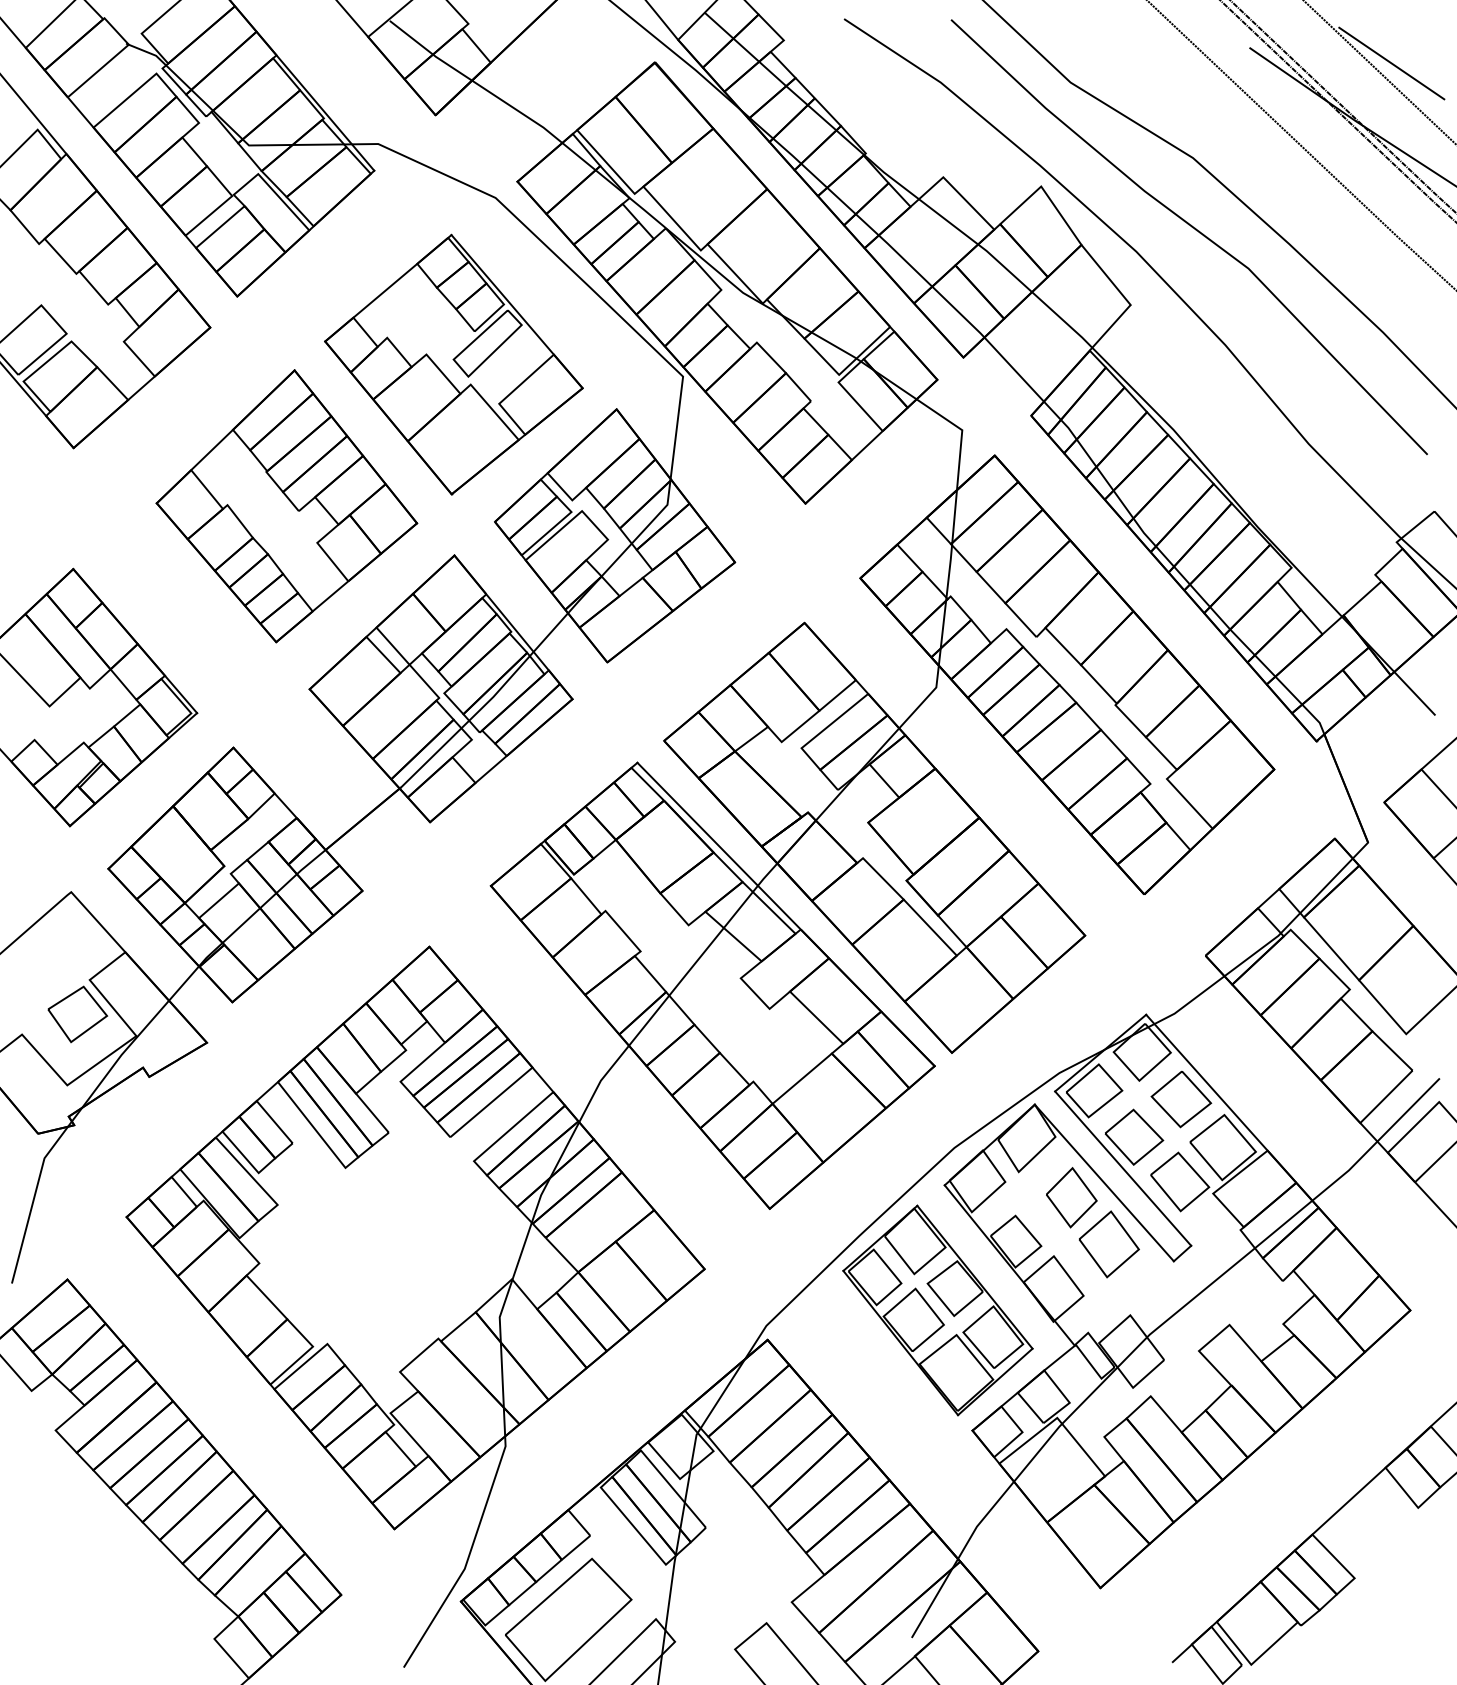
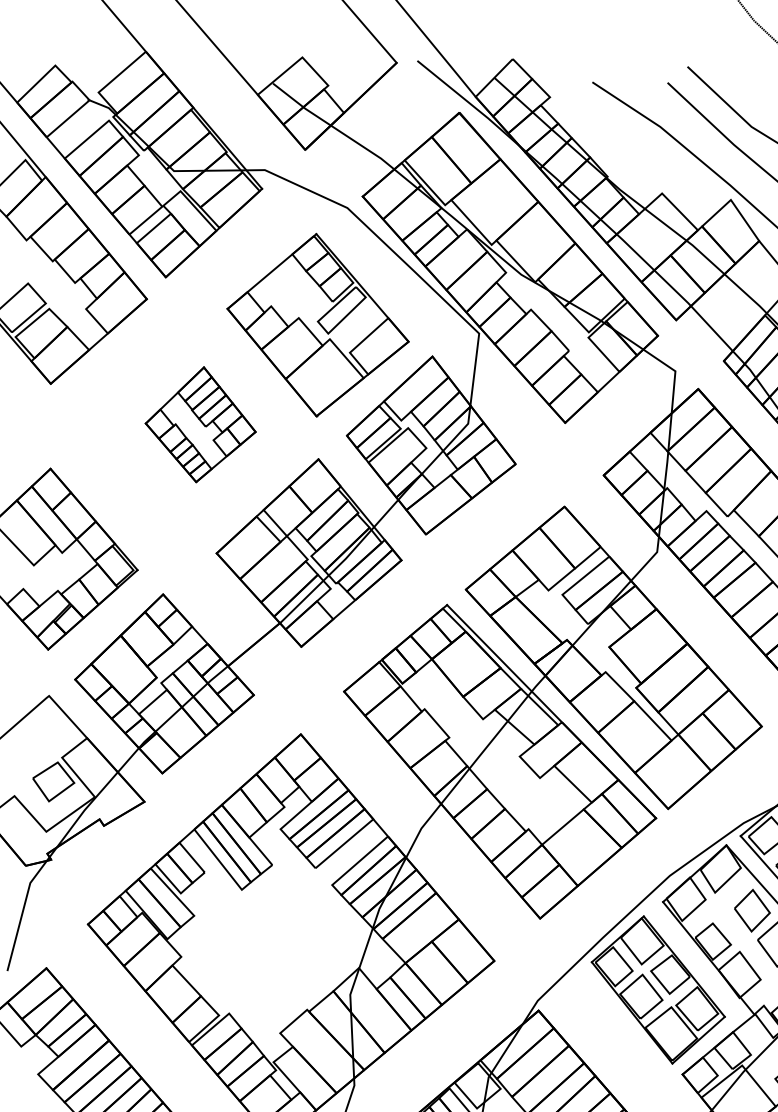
part: (286, 506) -> (200, 424), size x0.6

